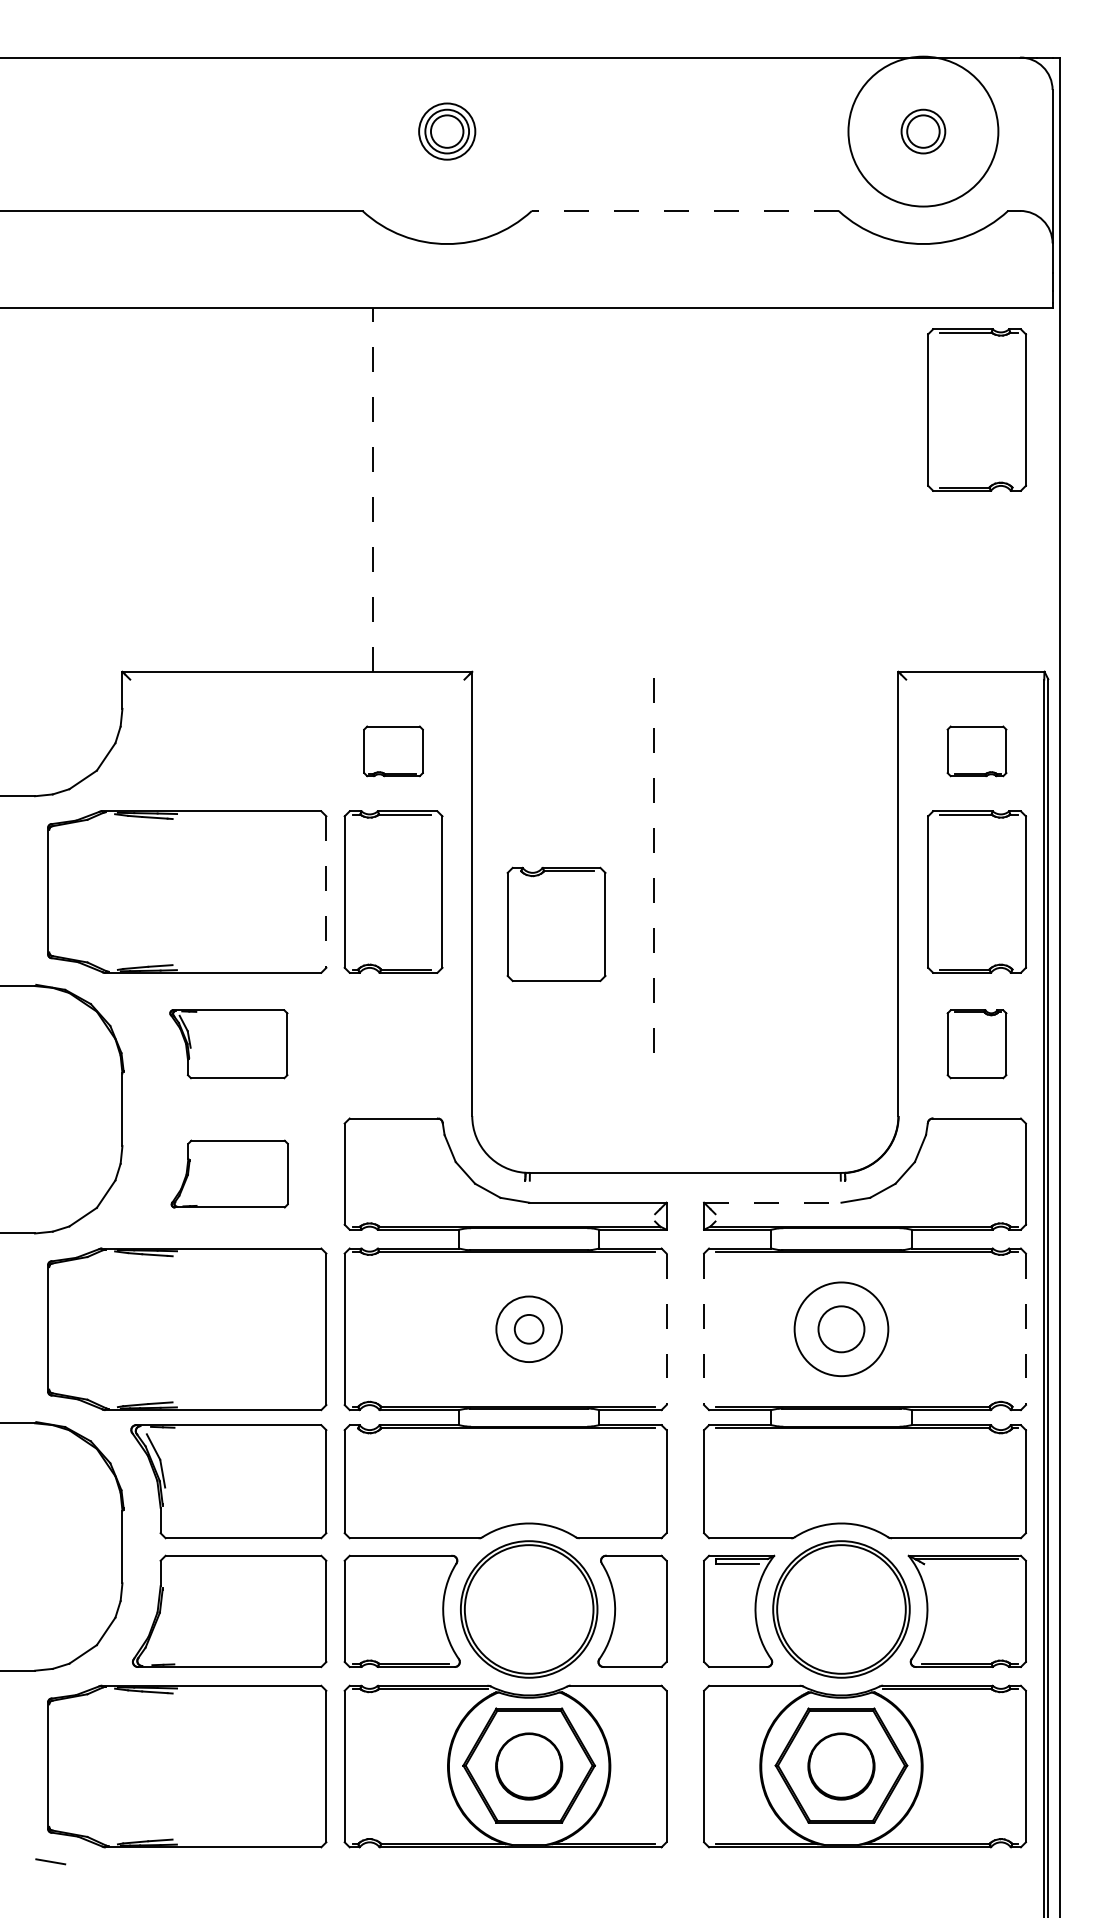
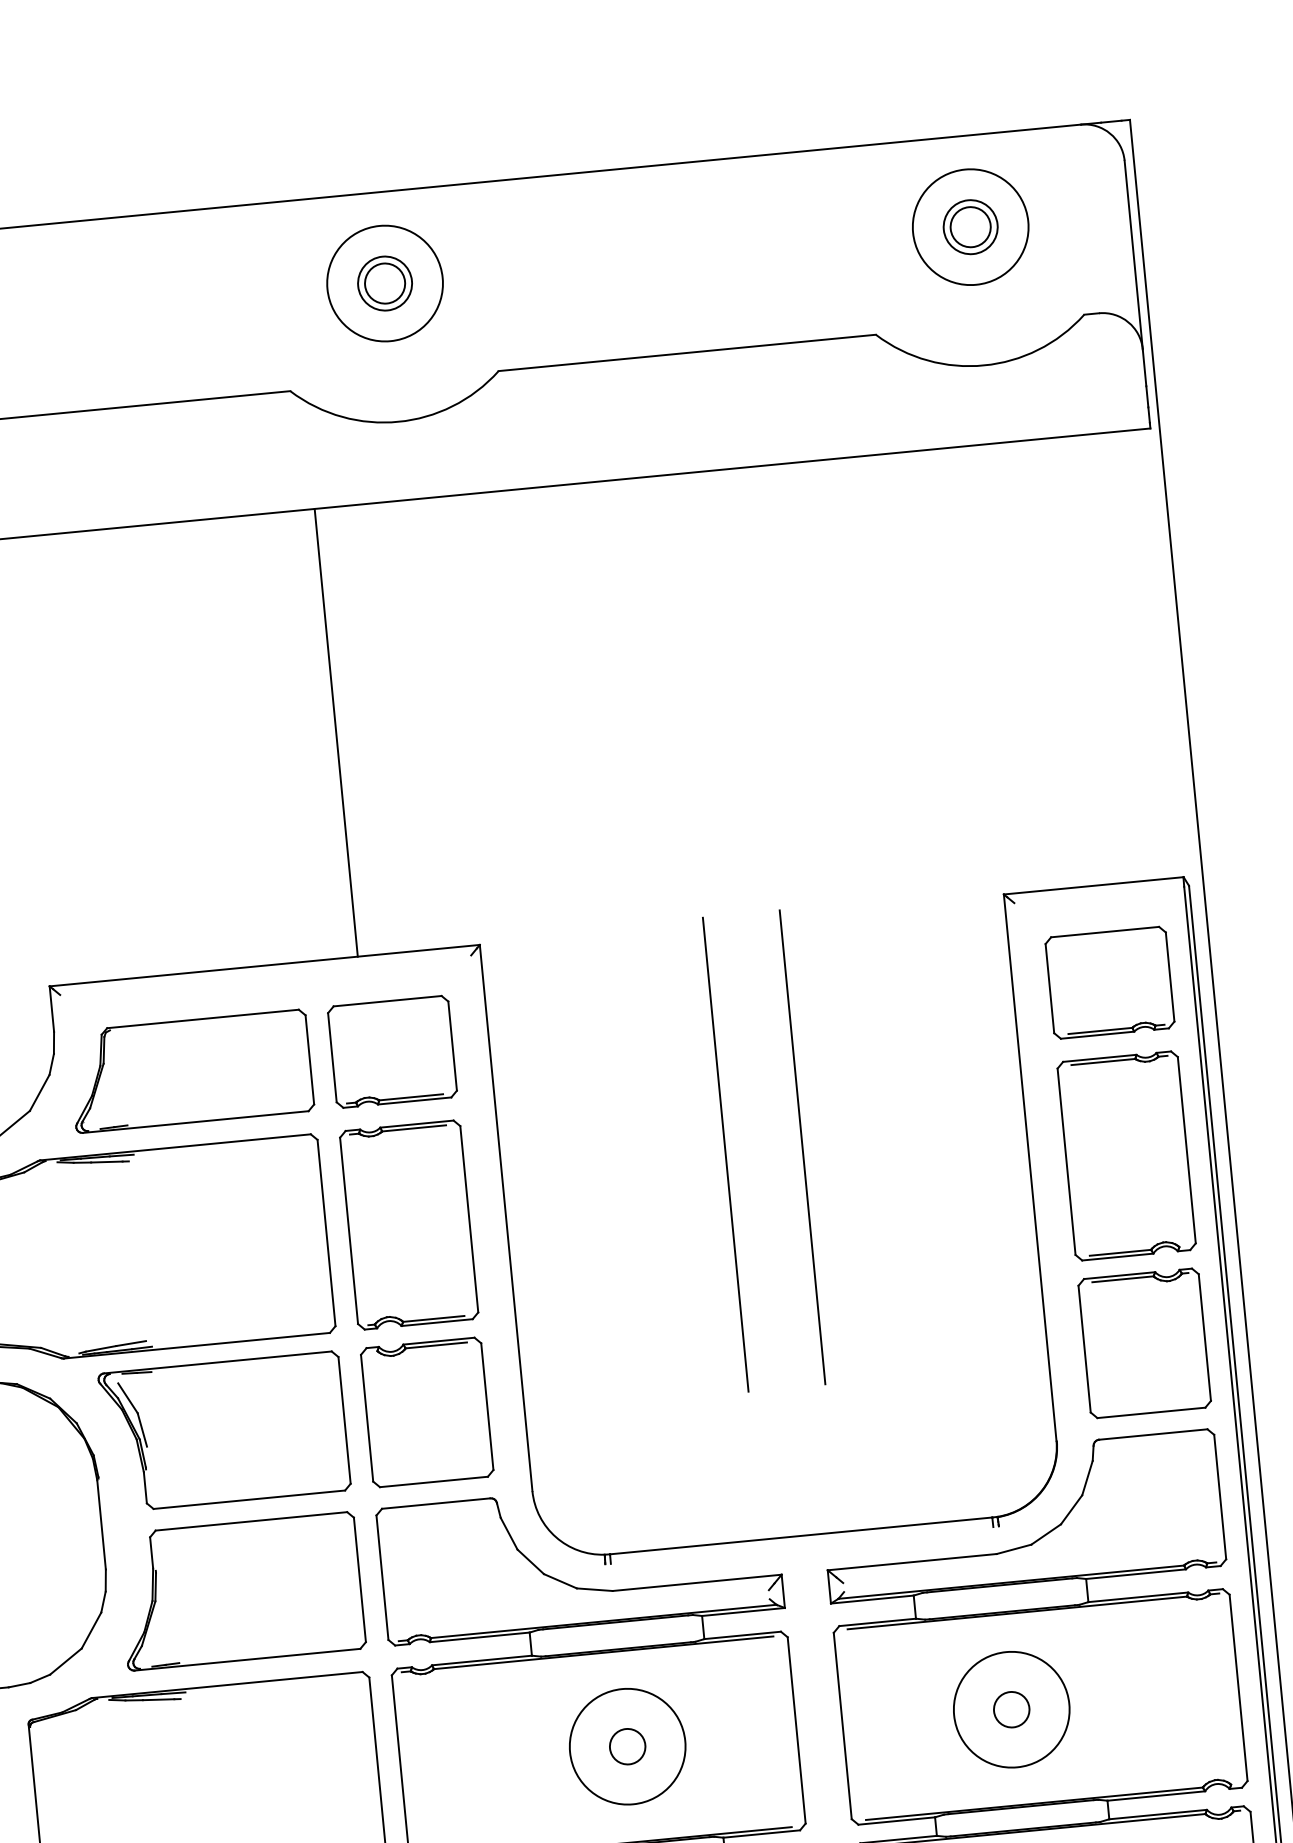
circle: (447, 131) -> (385, 283), size x1.67
circle: (923, 131) -> (970, 227), size x0.62
line: (684, 210) -> (686, 352), dashed -> solid
part: (976, 409) -> (1068, 562), removed
line: (373, 489) -> (336, 732), dashed -> solid
part: (229, 751) -> (190, 1071), added
part: (393, 751) -> (392, 1052), size x1.67
part: (976, 751) -> (1109, 983), size x1.67
line: (654, 859) -> (726, 1154), dashed -> solid
line: (716, 859) -> (802, 1146), added
line: (326, 892) -> (326, 1233), dashed -> solid
part: (556, 923) -> (427, 1411), moved
part: (228, 1043) -> (224, 1430), size x1.67
part: (976, 1043) -> (1143, 1342), size x1.67
part: (229, 1173) -> (240, 1590), size x1.67
line: (772, 1202) -> (911, 1561), dashed -> solid
circle: (841, 1328) -> (1011, 1708), size x0.62
circle: (529, 1329) -> (628, 1746), size x1.43
line: (666, 1329) -> (796, 1730), dashed -> solid
line: (704, 1329) -> (843, 1726), dashed -> solid
line: (1025, 1329) -> (1238, 1688), dashed -> solid

